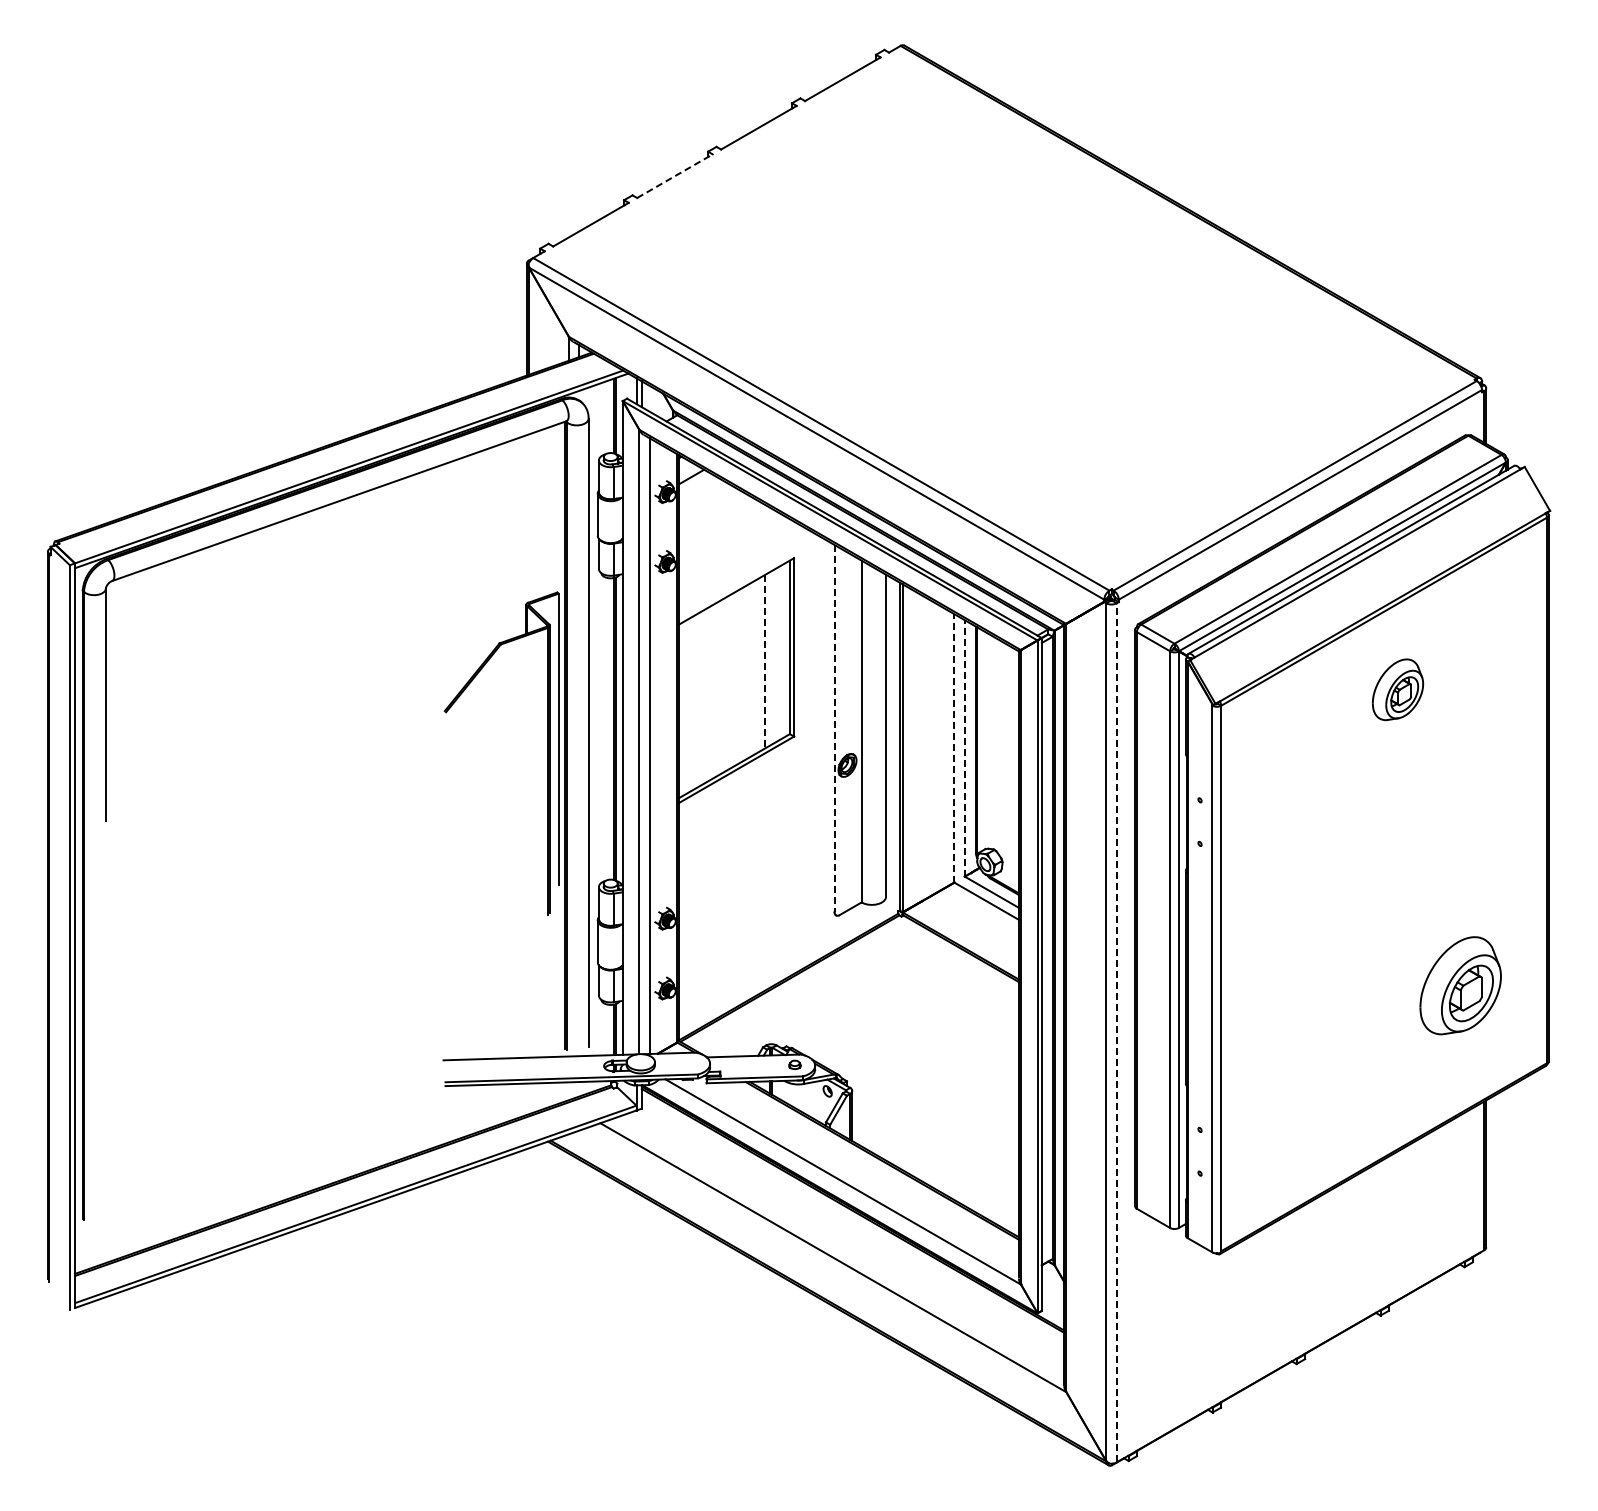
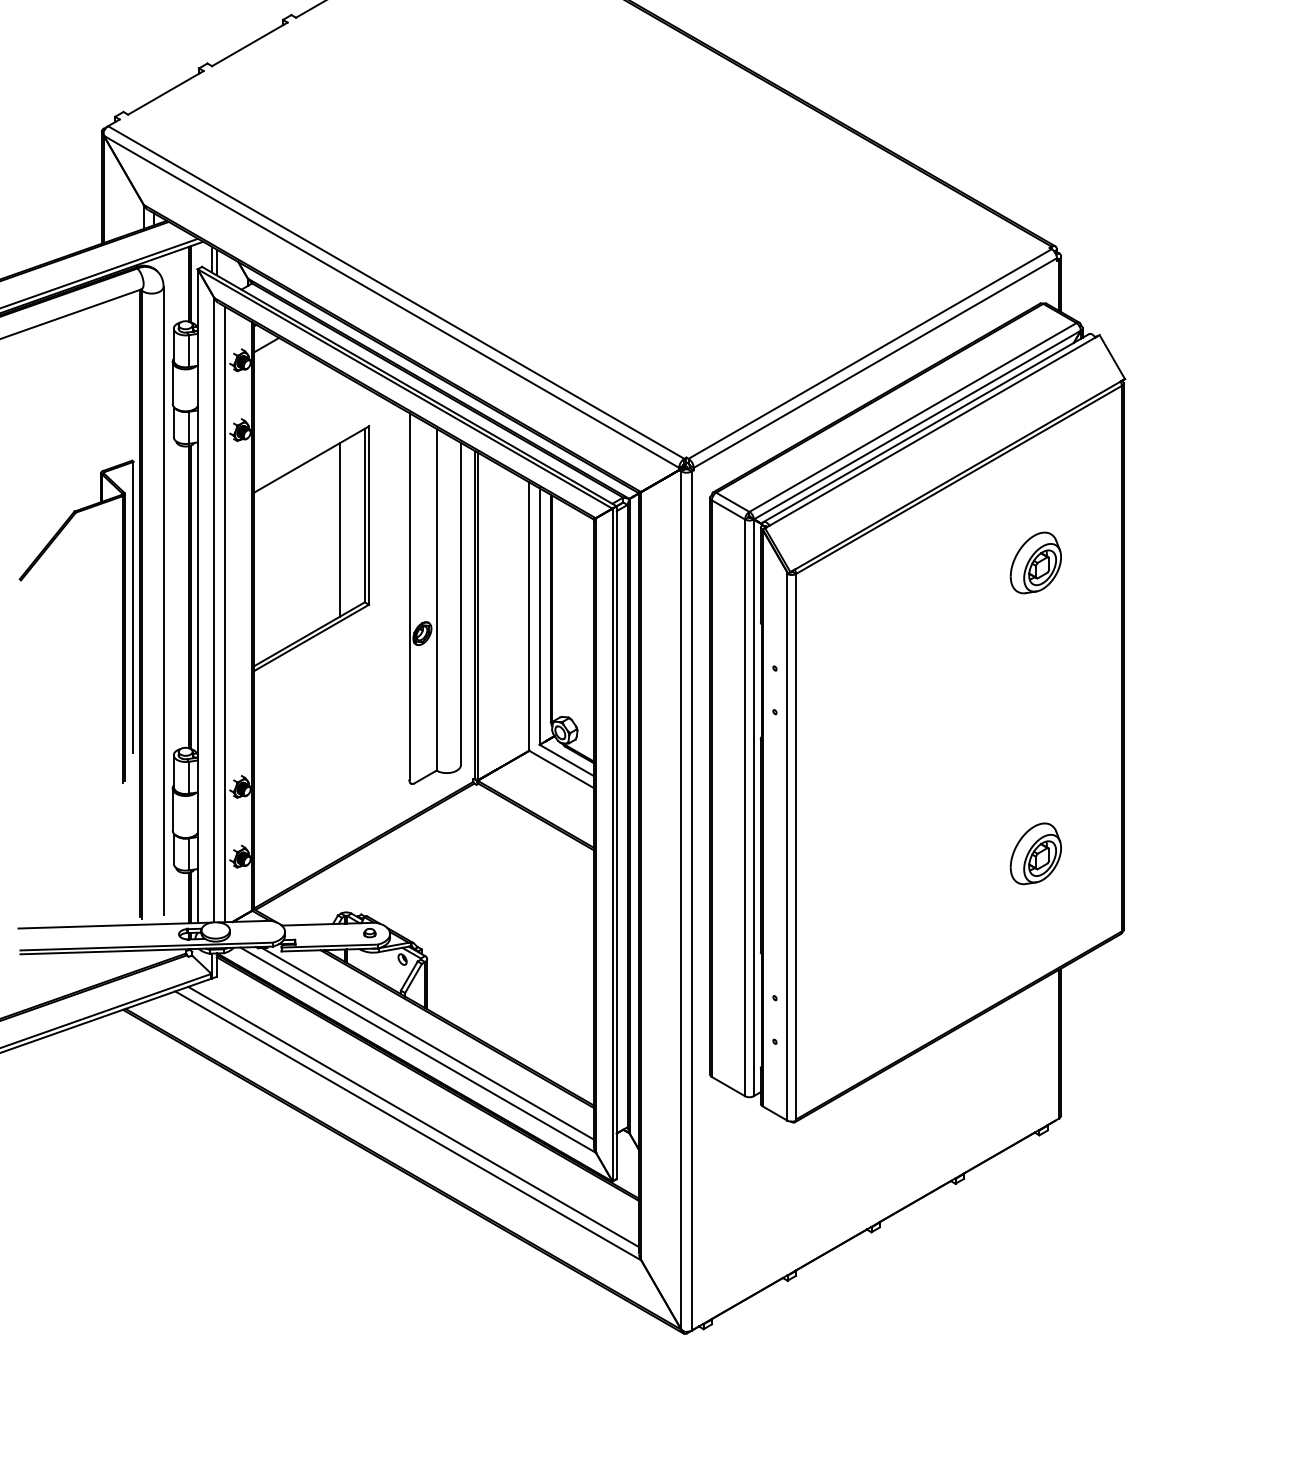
line: (674, 176) -> (249, 44), dashed -> solid
line: (764, 661) -> (339, 529), dashed -> solid
part: (1397, 689) -> (1035, 562), moved
line: (834, 728) -> (409, 596), dashed -> solid
line: (954, 747) -> (529, 615), dashed -> solid
line: (964, 747) -> (539, 615), dashed -> solid
part: (1461, 985) -> (1036, 853), size x0.62
line: (1116, 1032) -> (691, 900), dashed -> solid
line: (852, 1175) -> (427, 1043), added
line: (838, 1248) -> (413, 1116), added

